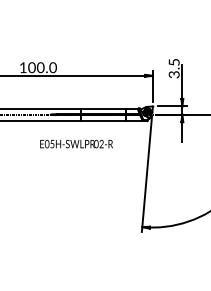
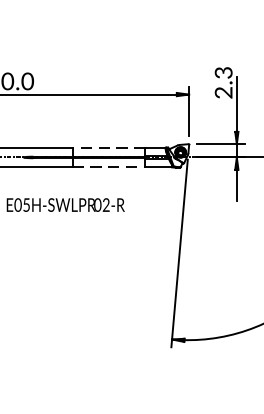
text: (173, 68) -> (222, 82), 3.5 -> 2.3
line: (103, 108) -> (109, 147), solid -> dashed
line: (103, 120) -> (109, 166), solid -> dashed

